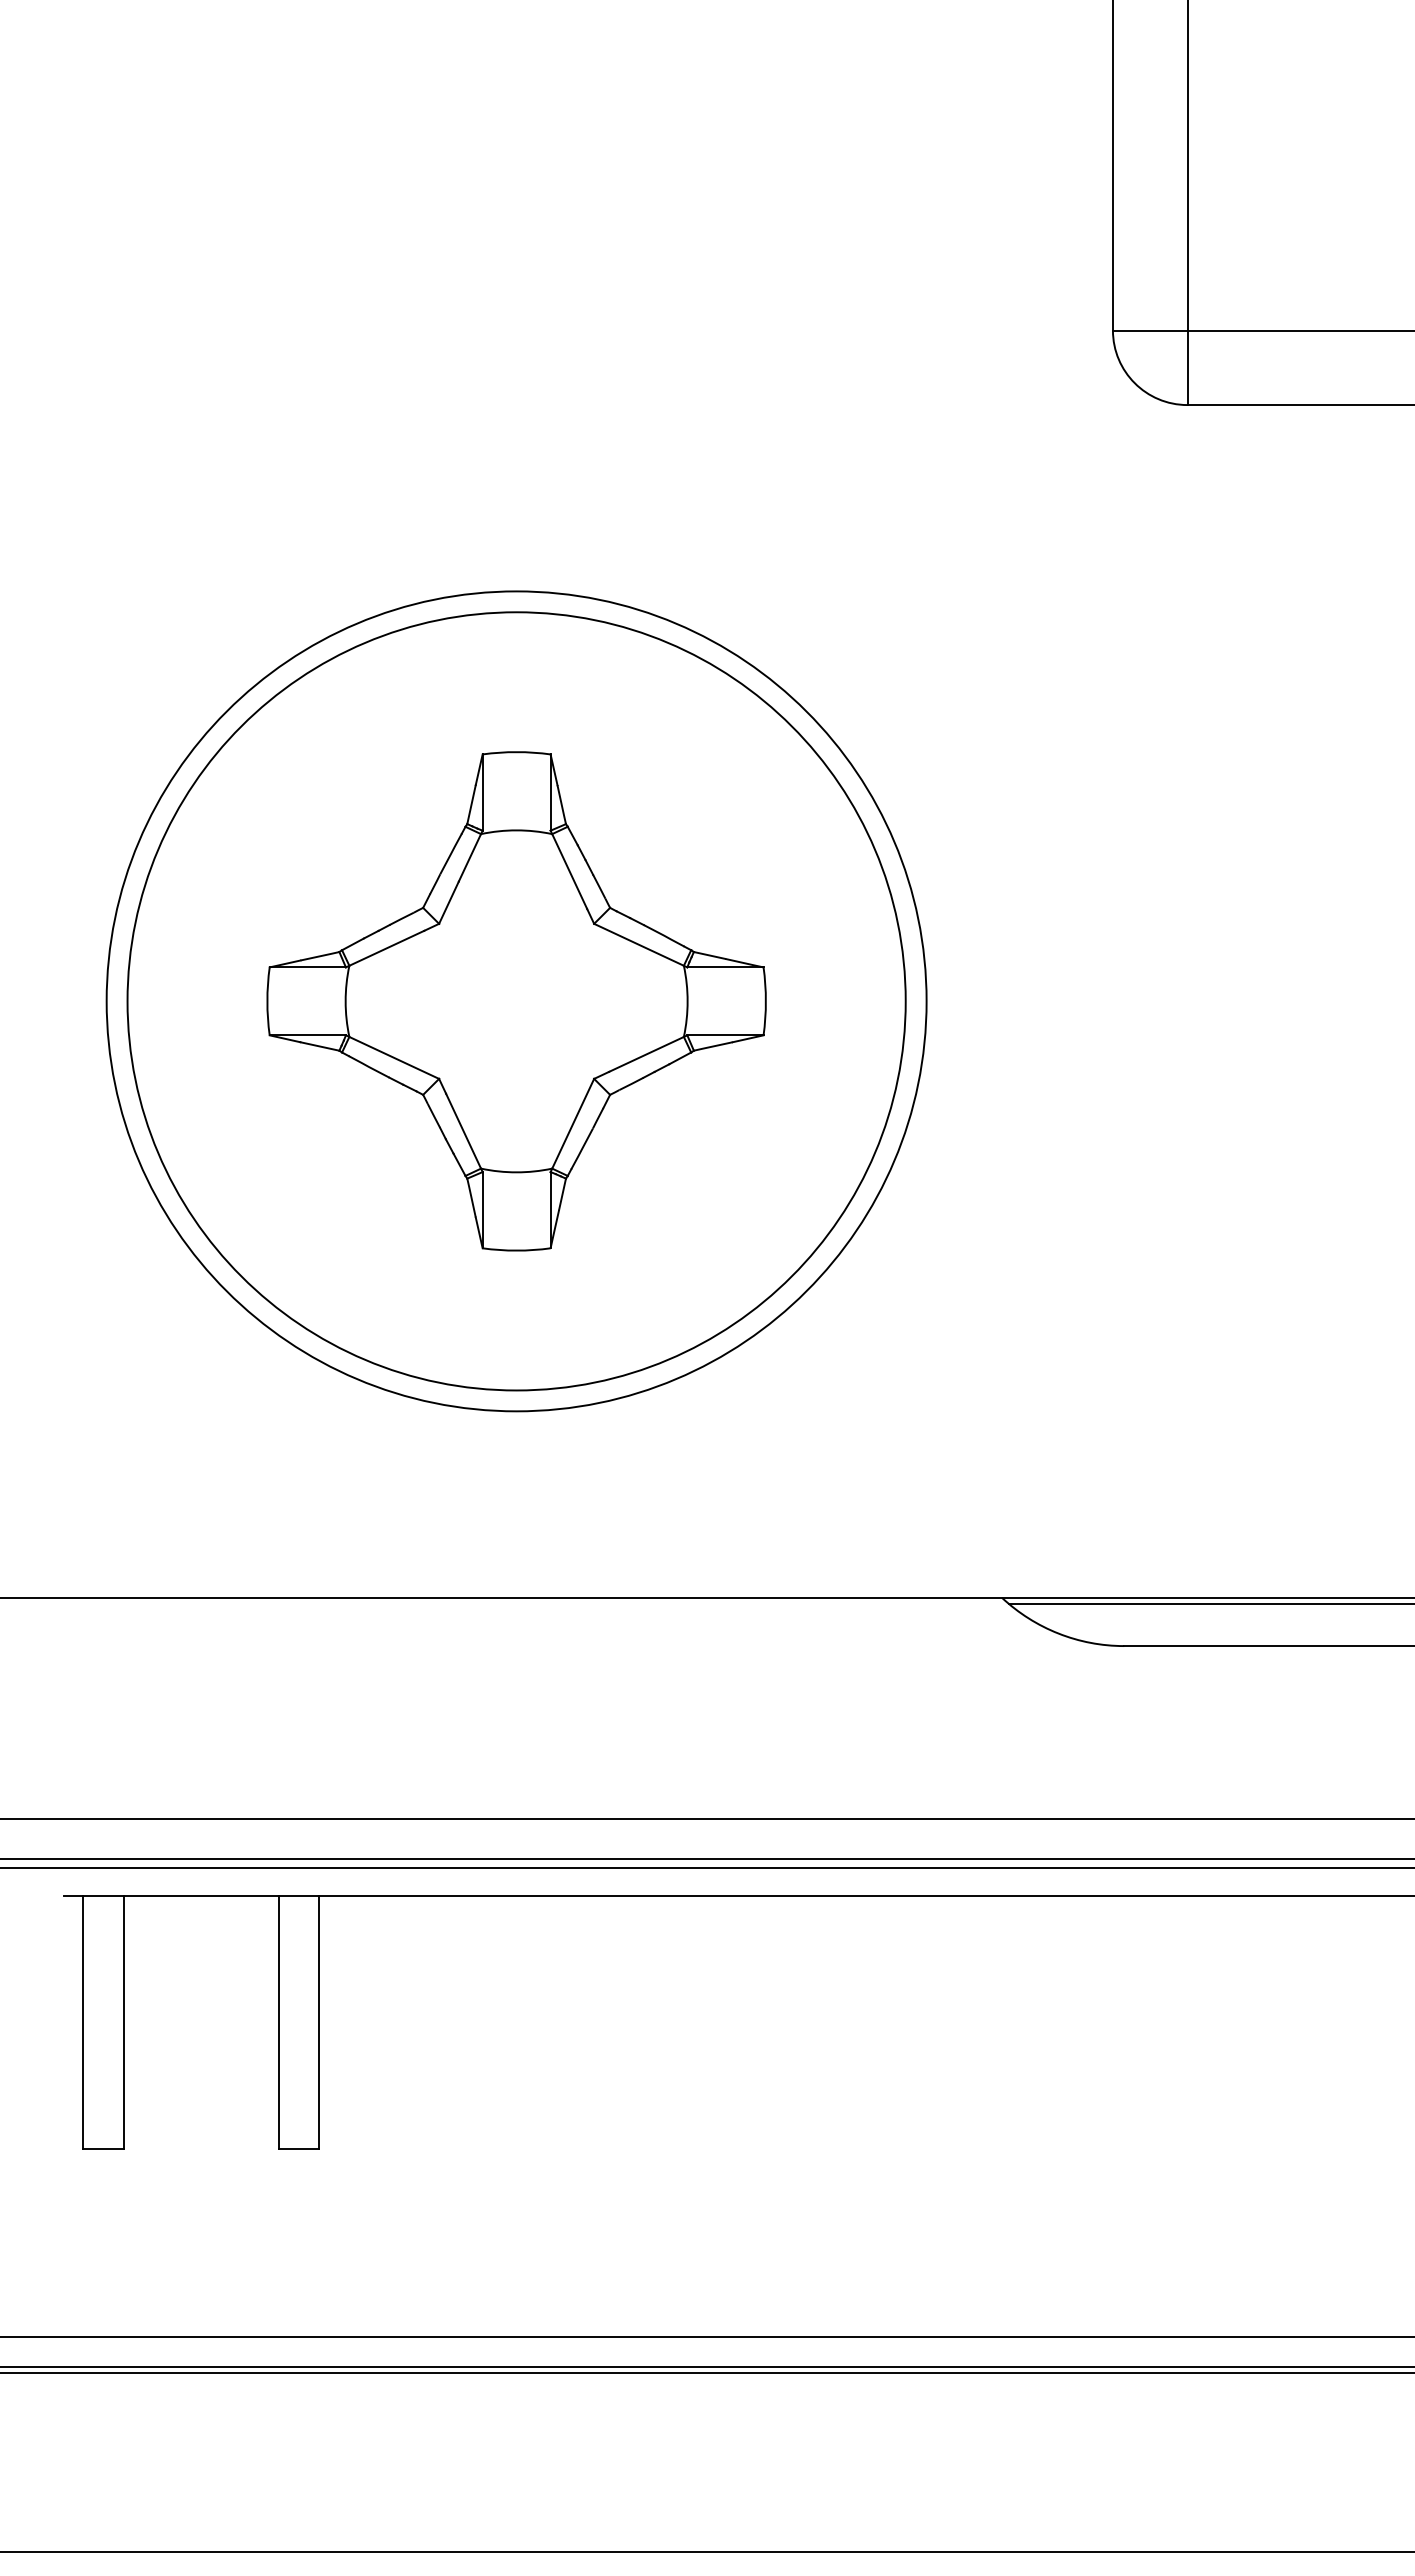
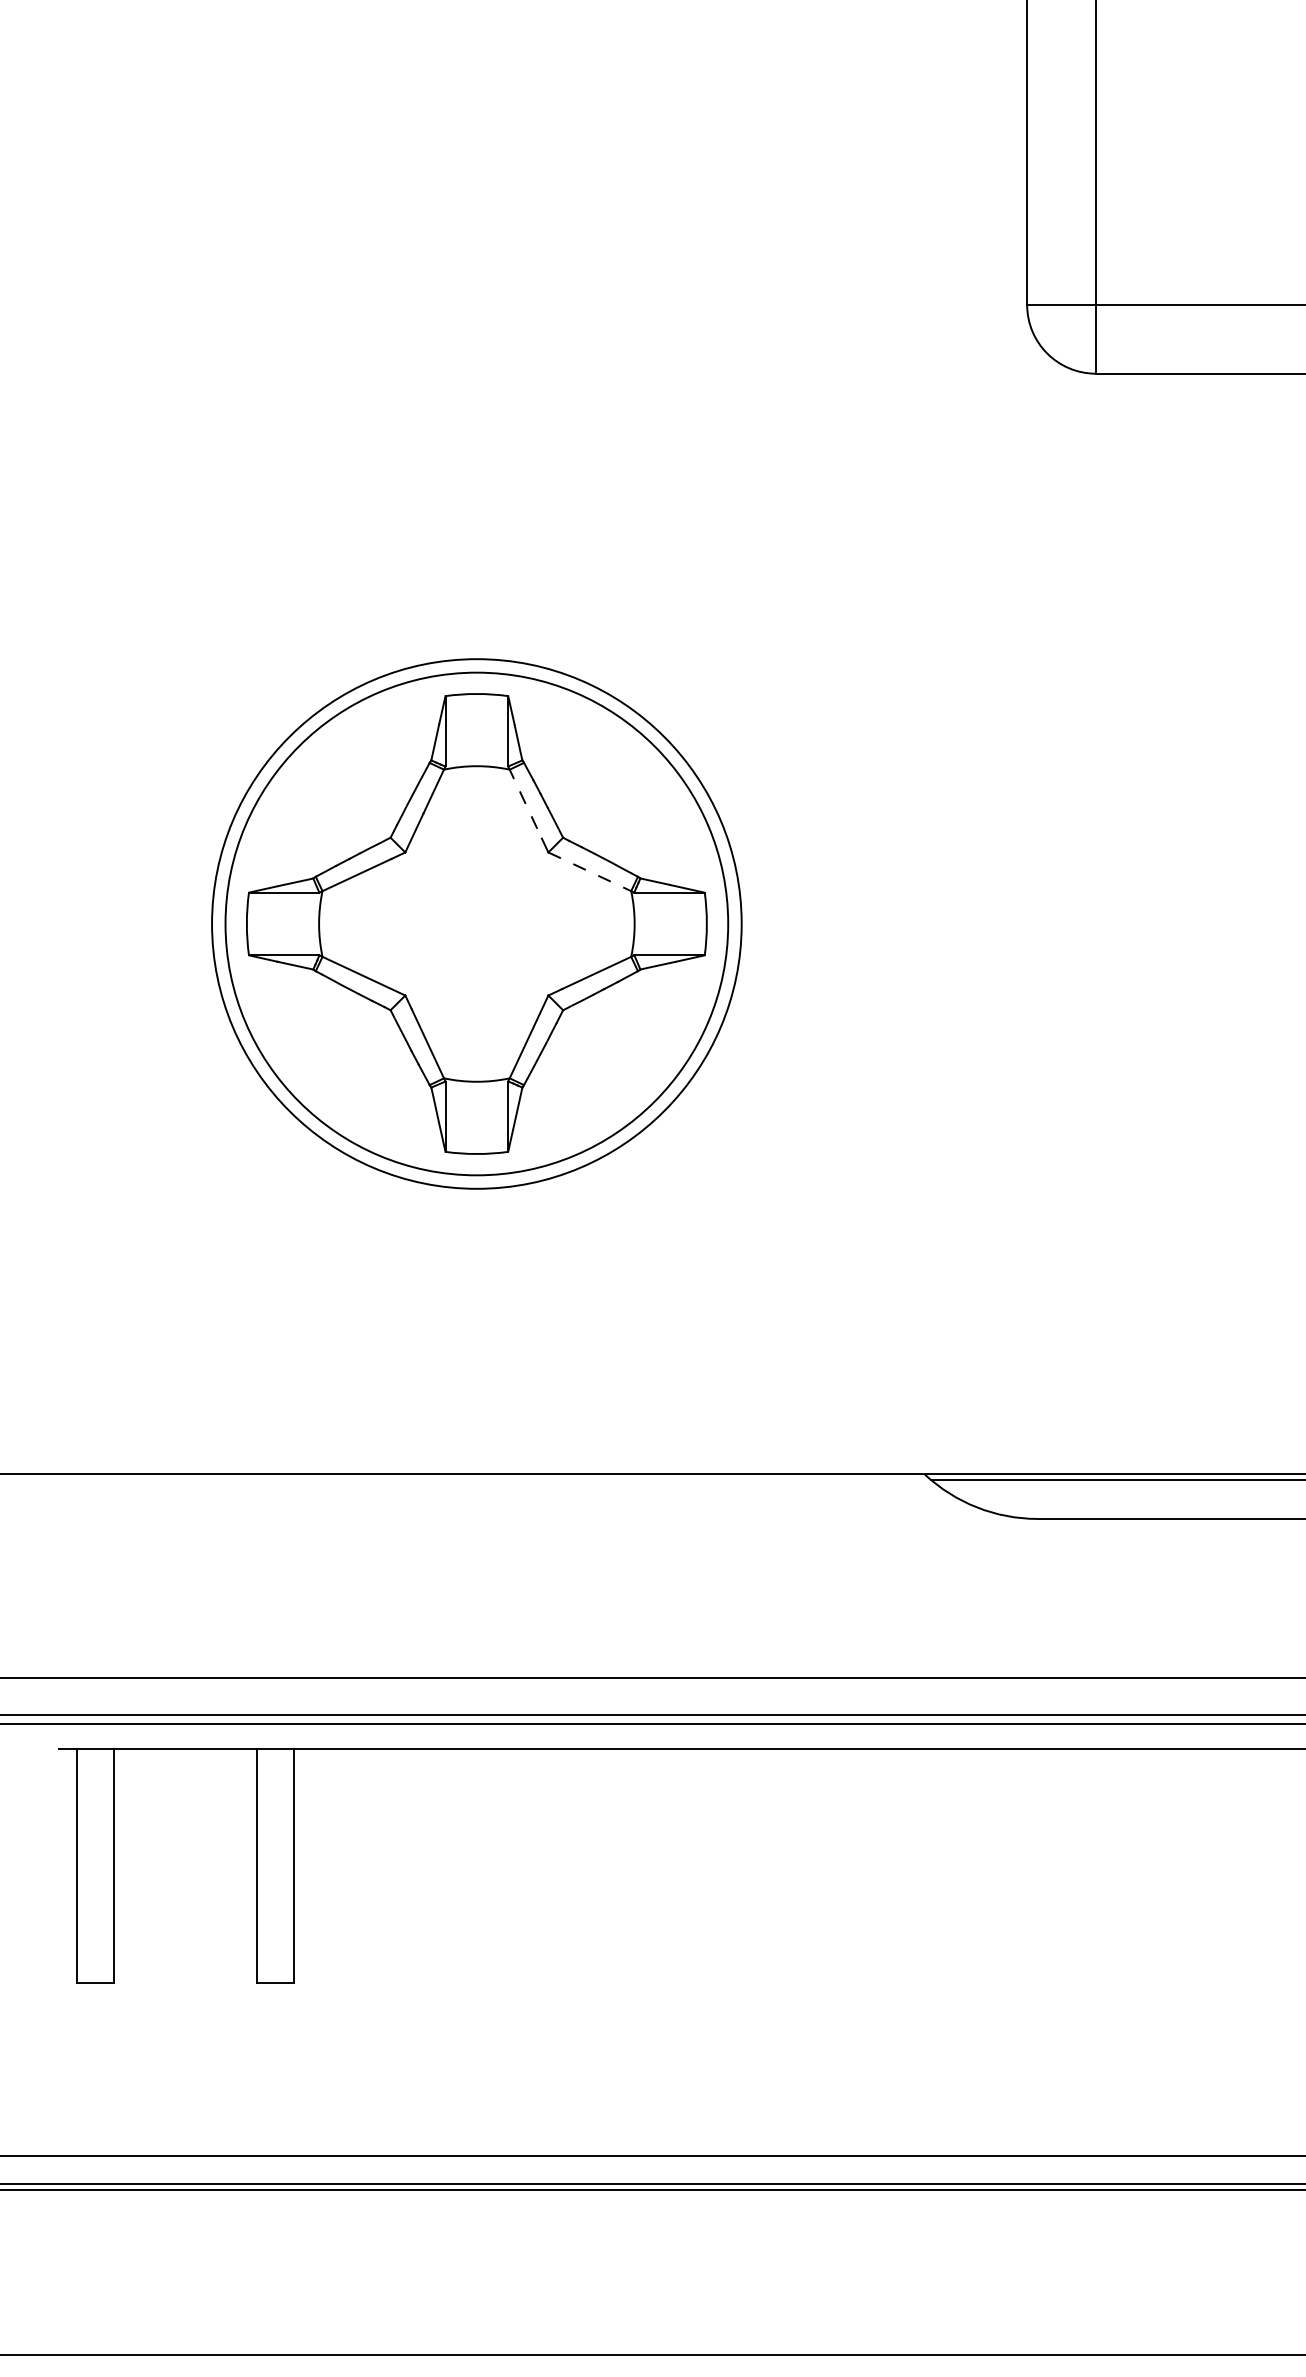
line: (569, 870) -> (525, 803), solid -> dashed
line: (641, 945) -> (592, 872), solid -> dashed
circle: (516, 1001) -> (476, 924), size x0.7
circle: (516, 1001) -> (476, 924), size x0.7

